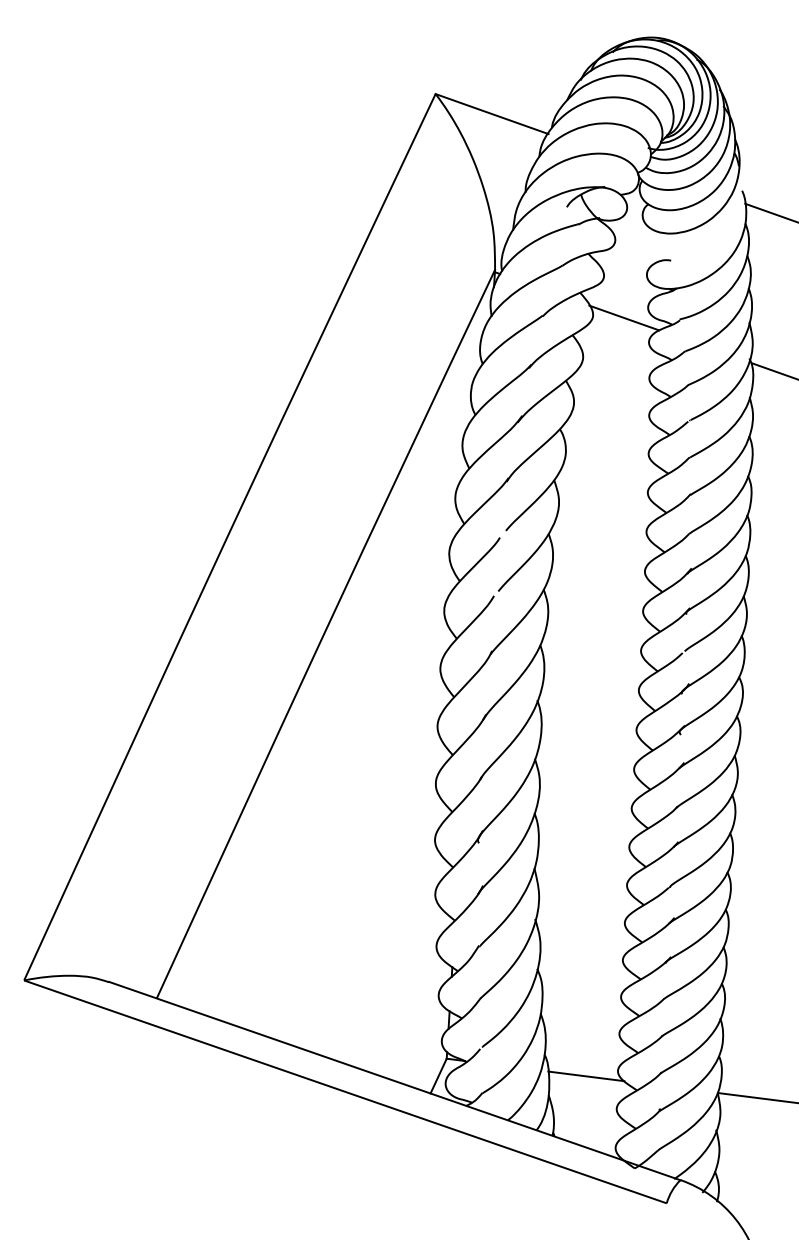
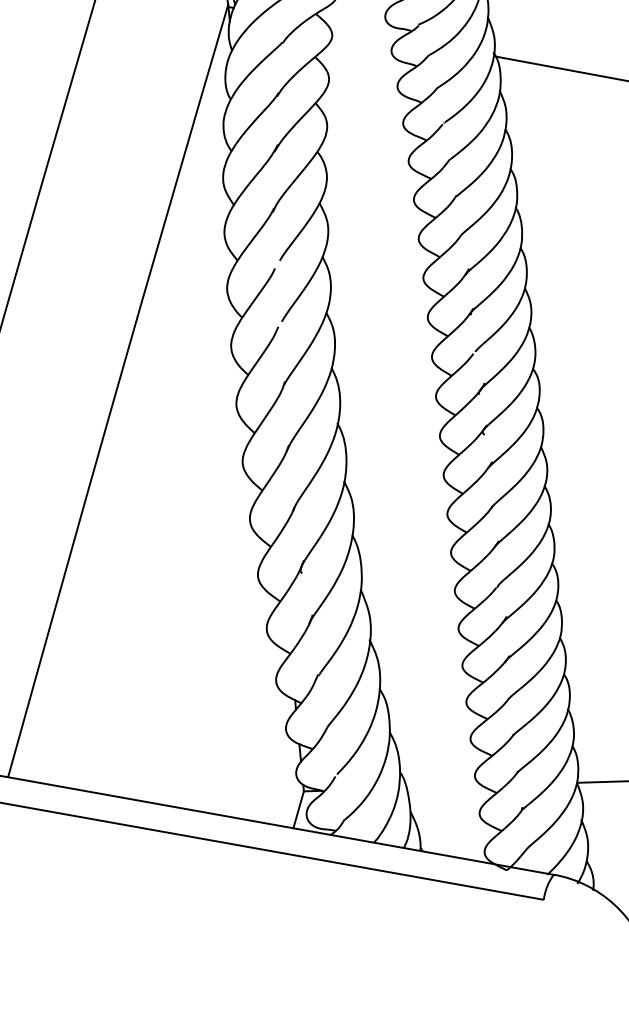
line: (624, 317) -> (363, 31), removed
line: (586, 1076) -> (444, 787), removed

